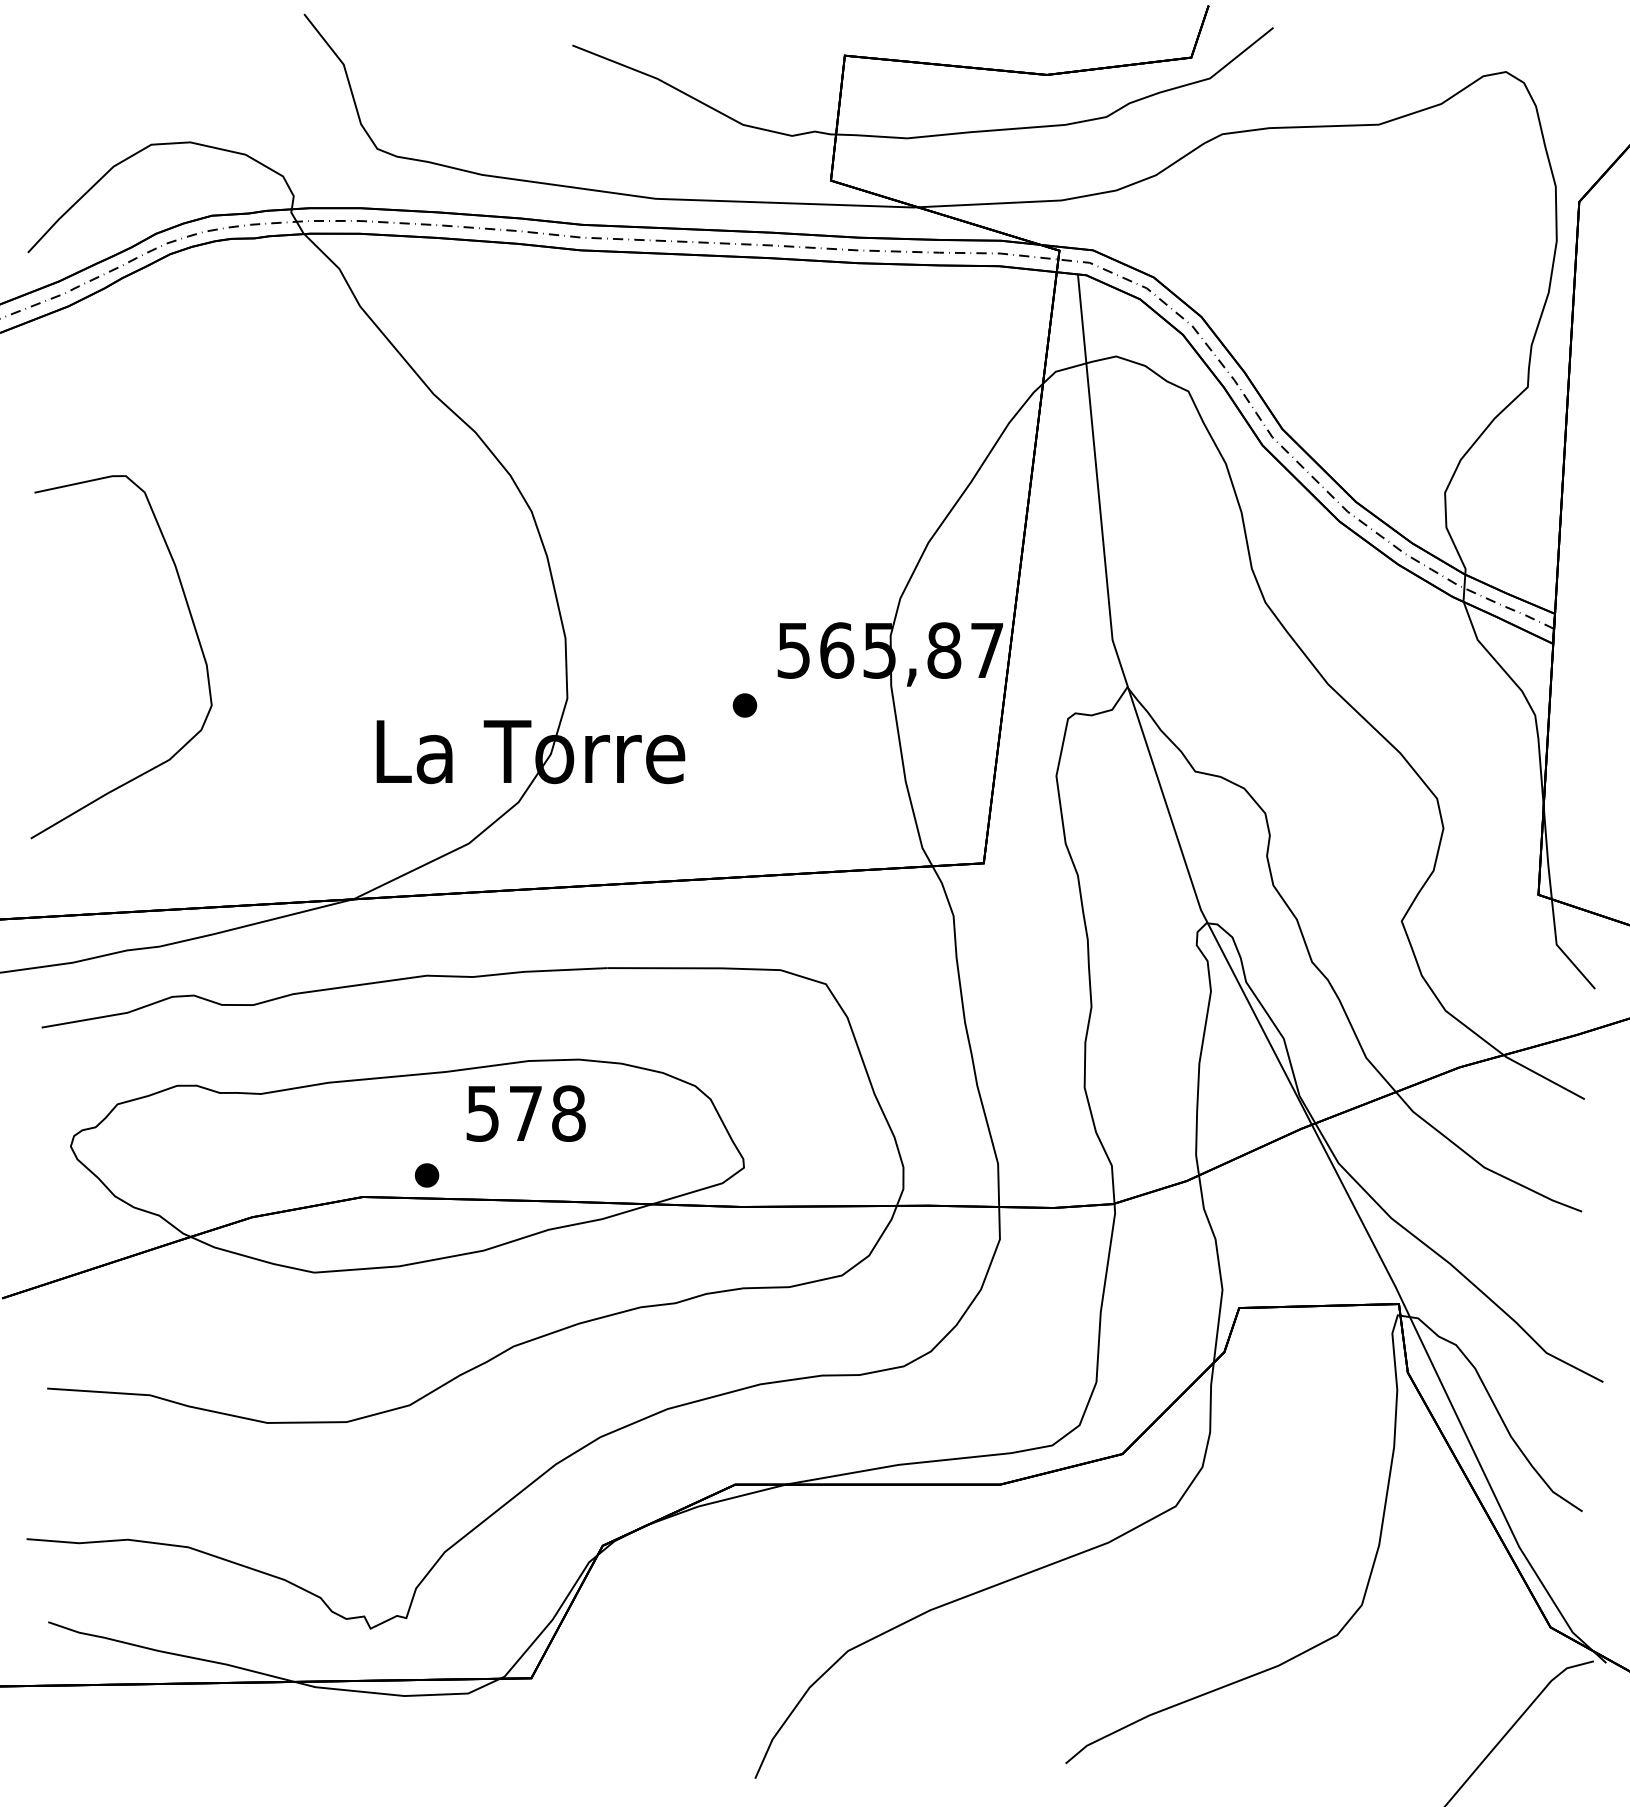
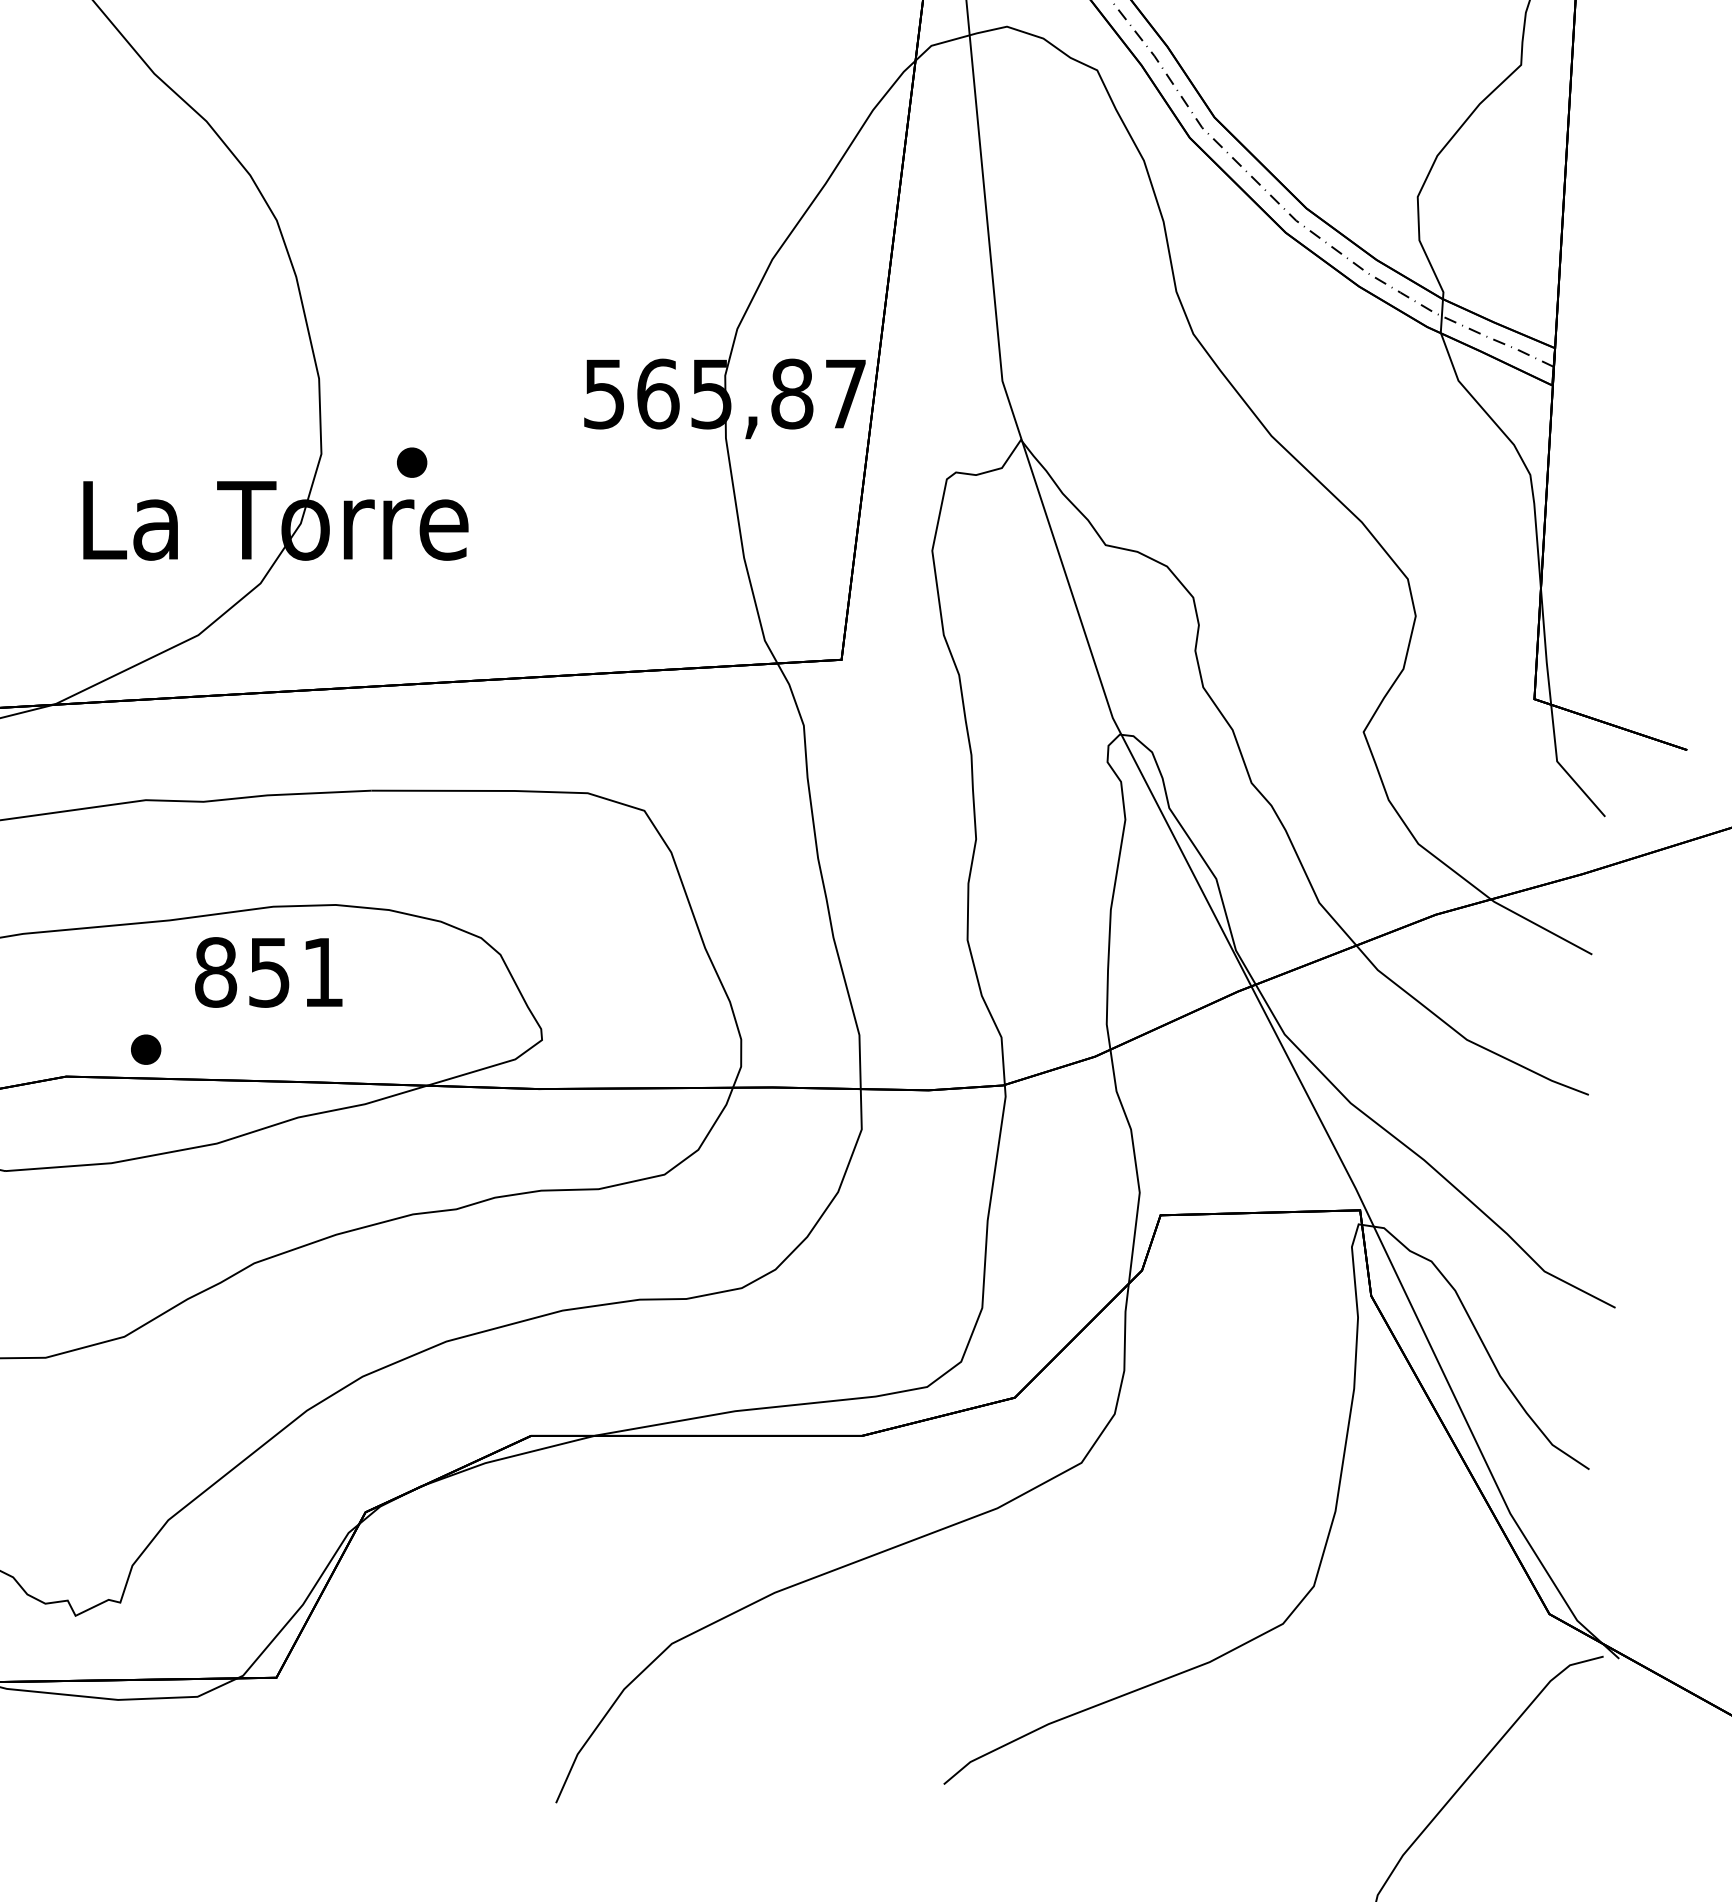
part: (744, 705) -> (411, 462), moved
text: (525, 1113) -> (269, 972), 578 -> 851

